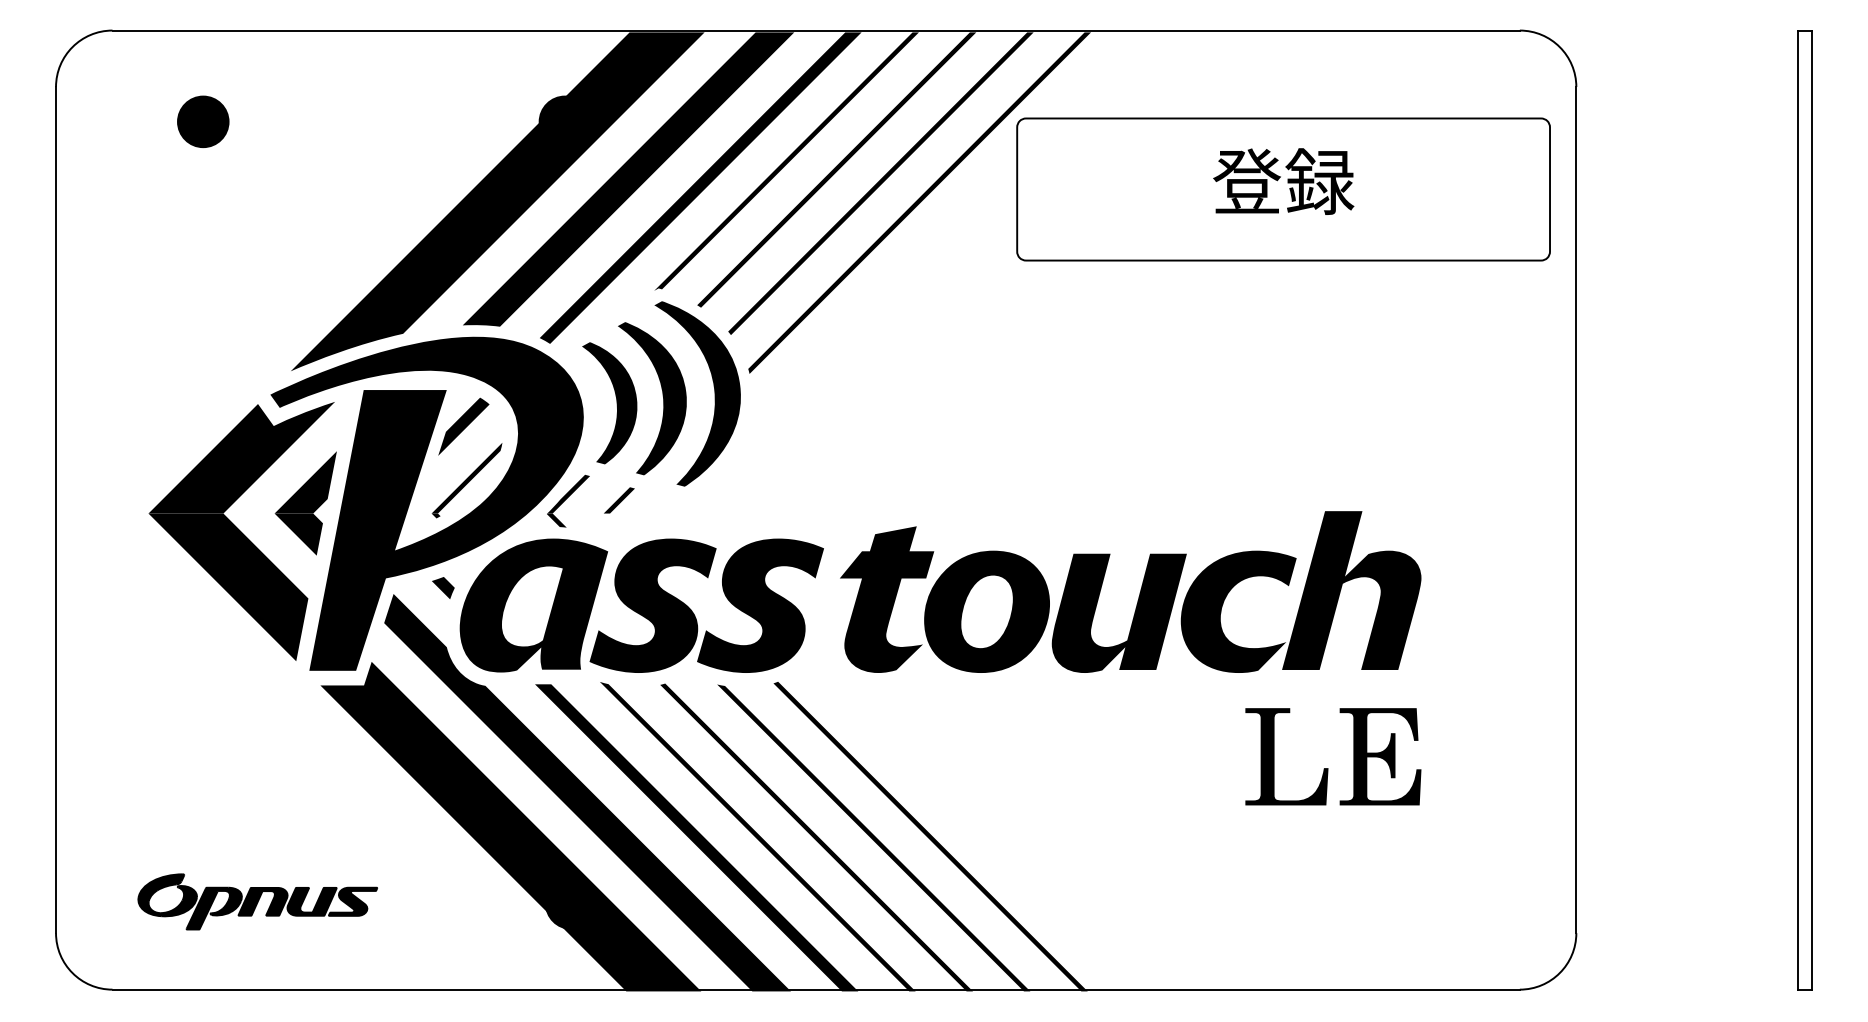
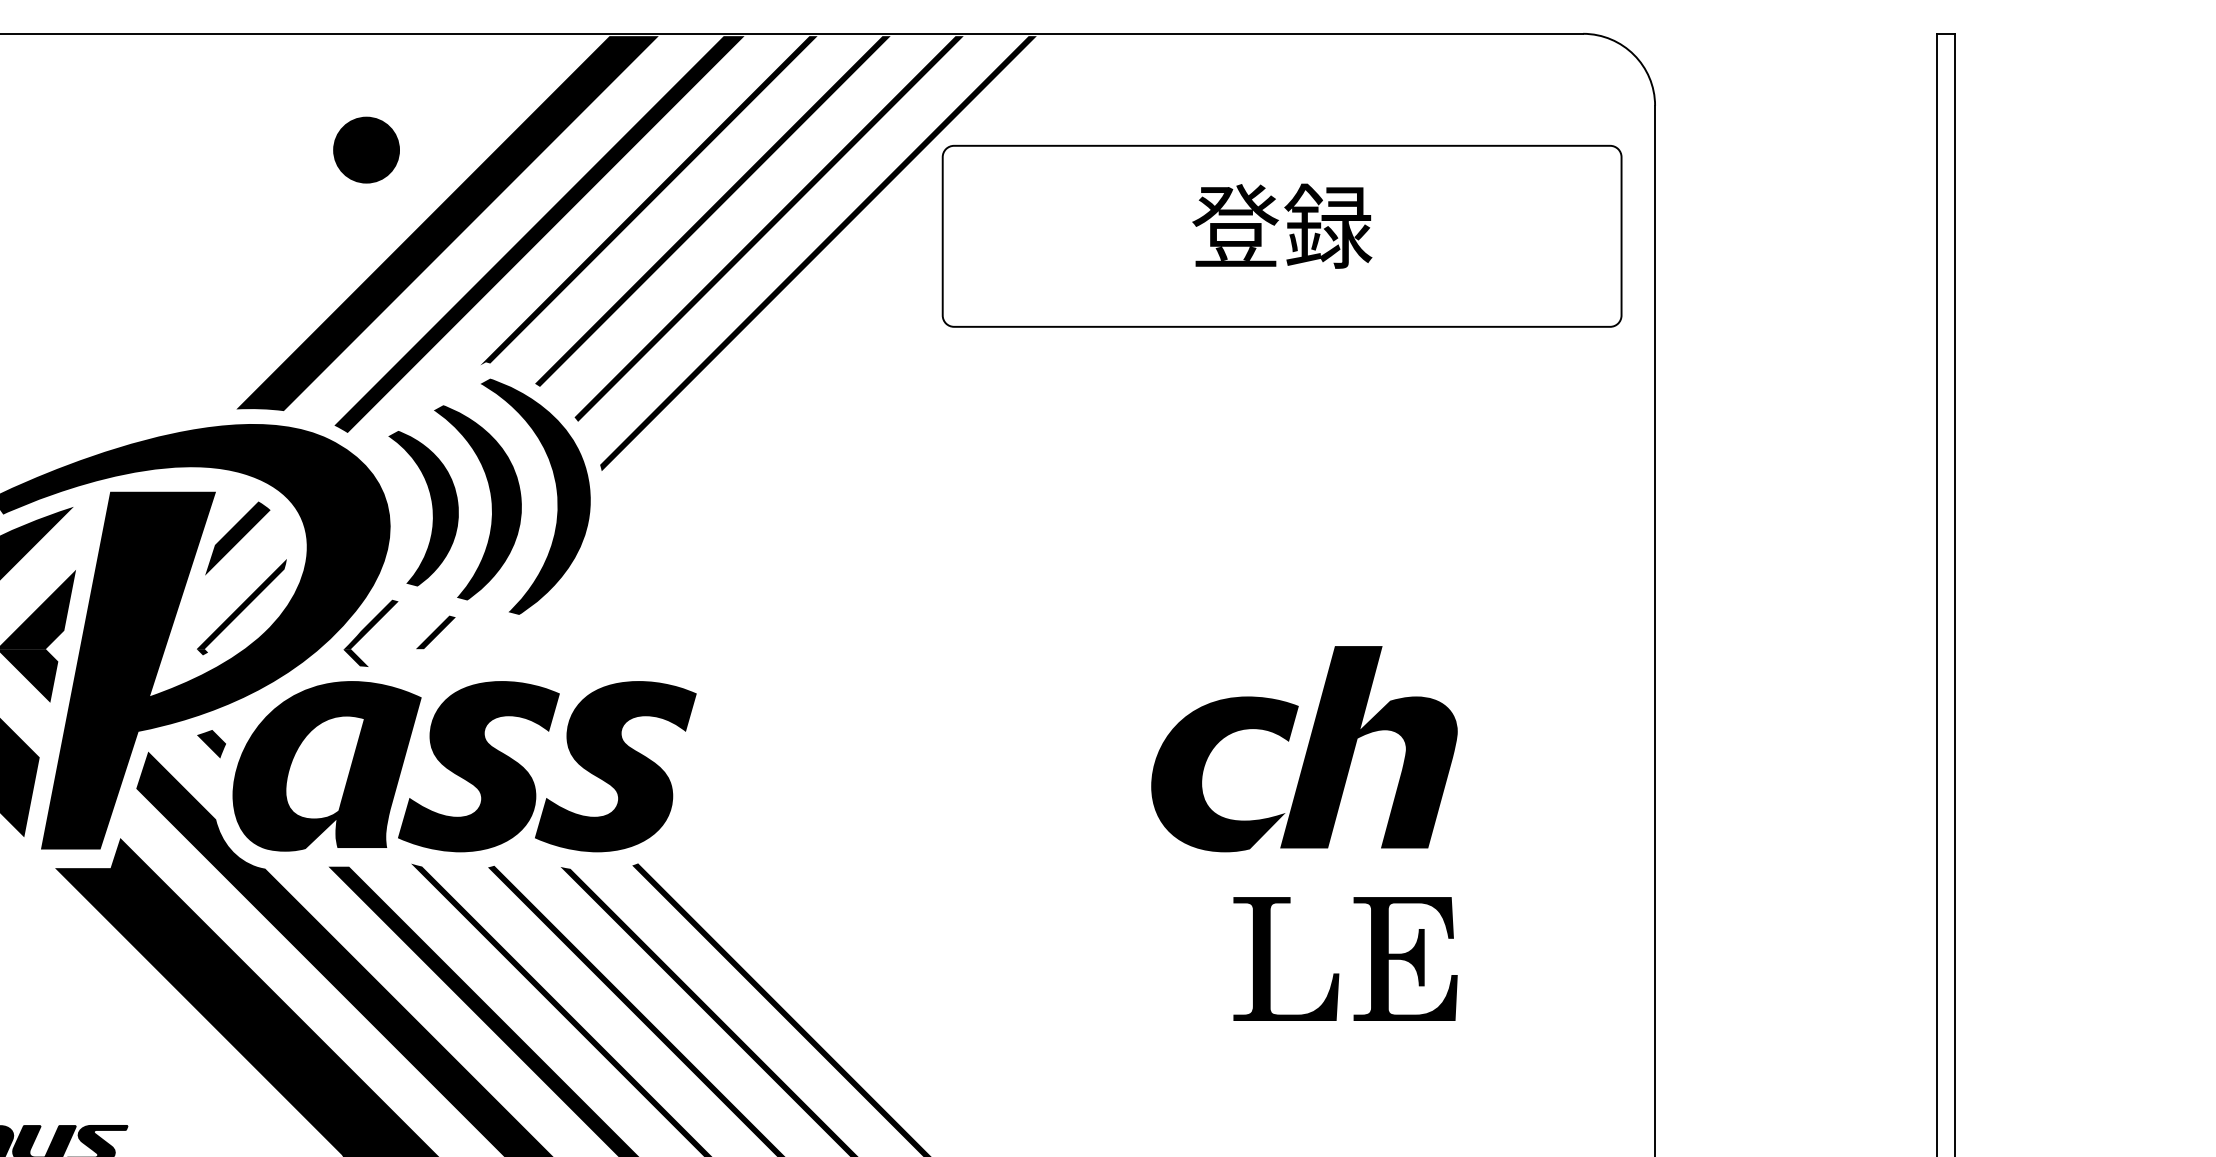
fill: (497, 201) -> (280, 251), removed
part: (1013, 599) -> (938, 758), removed

